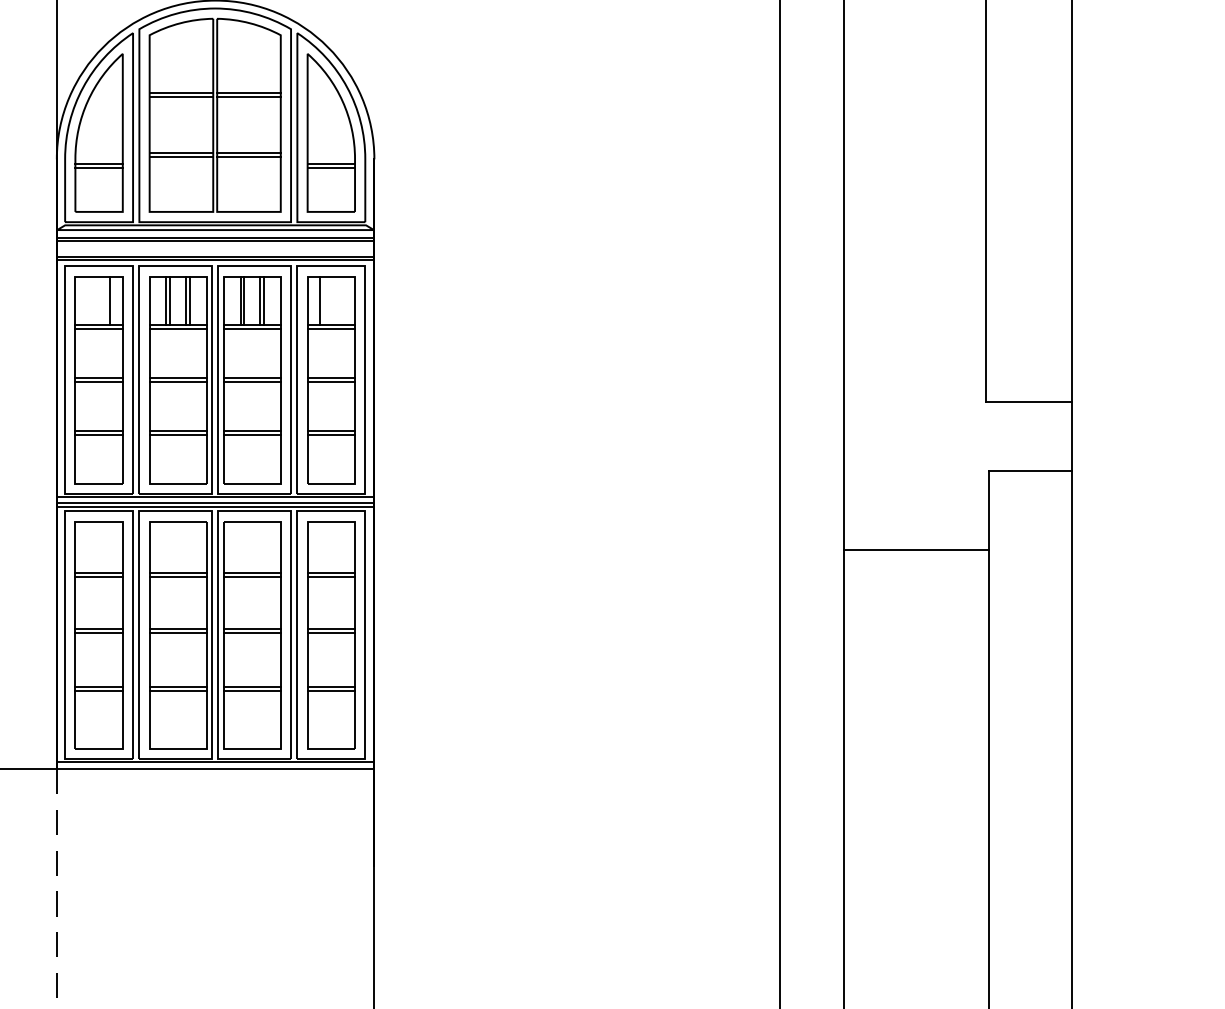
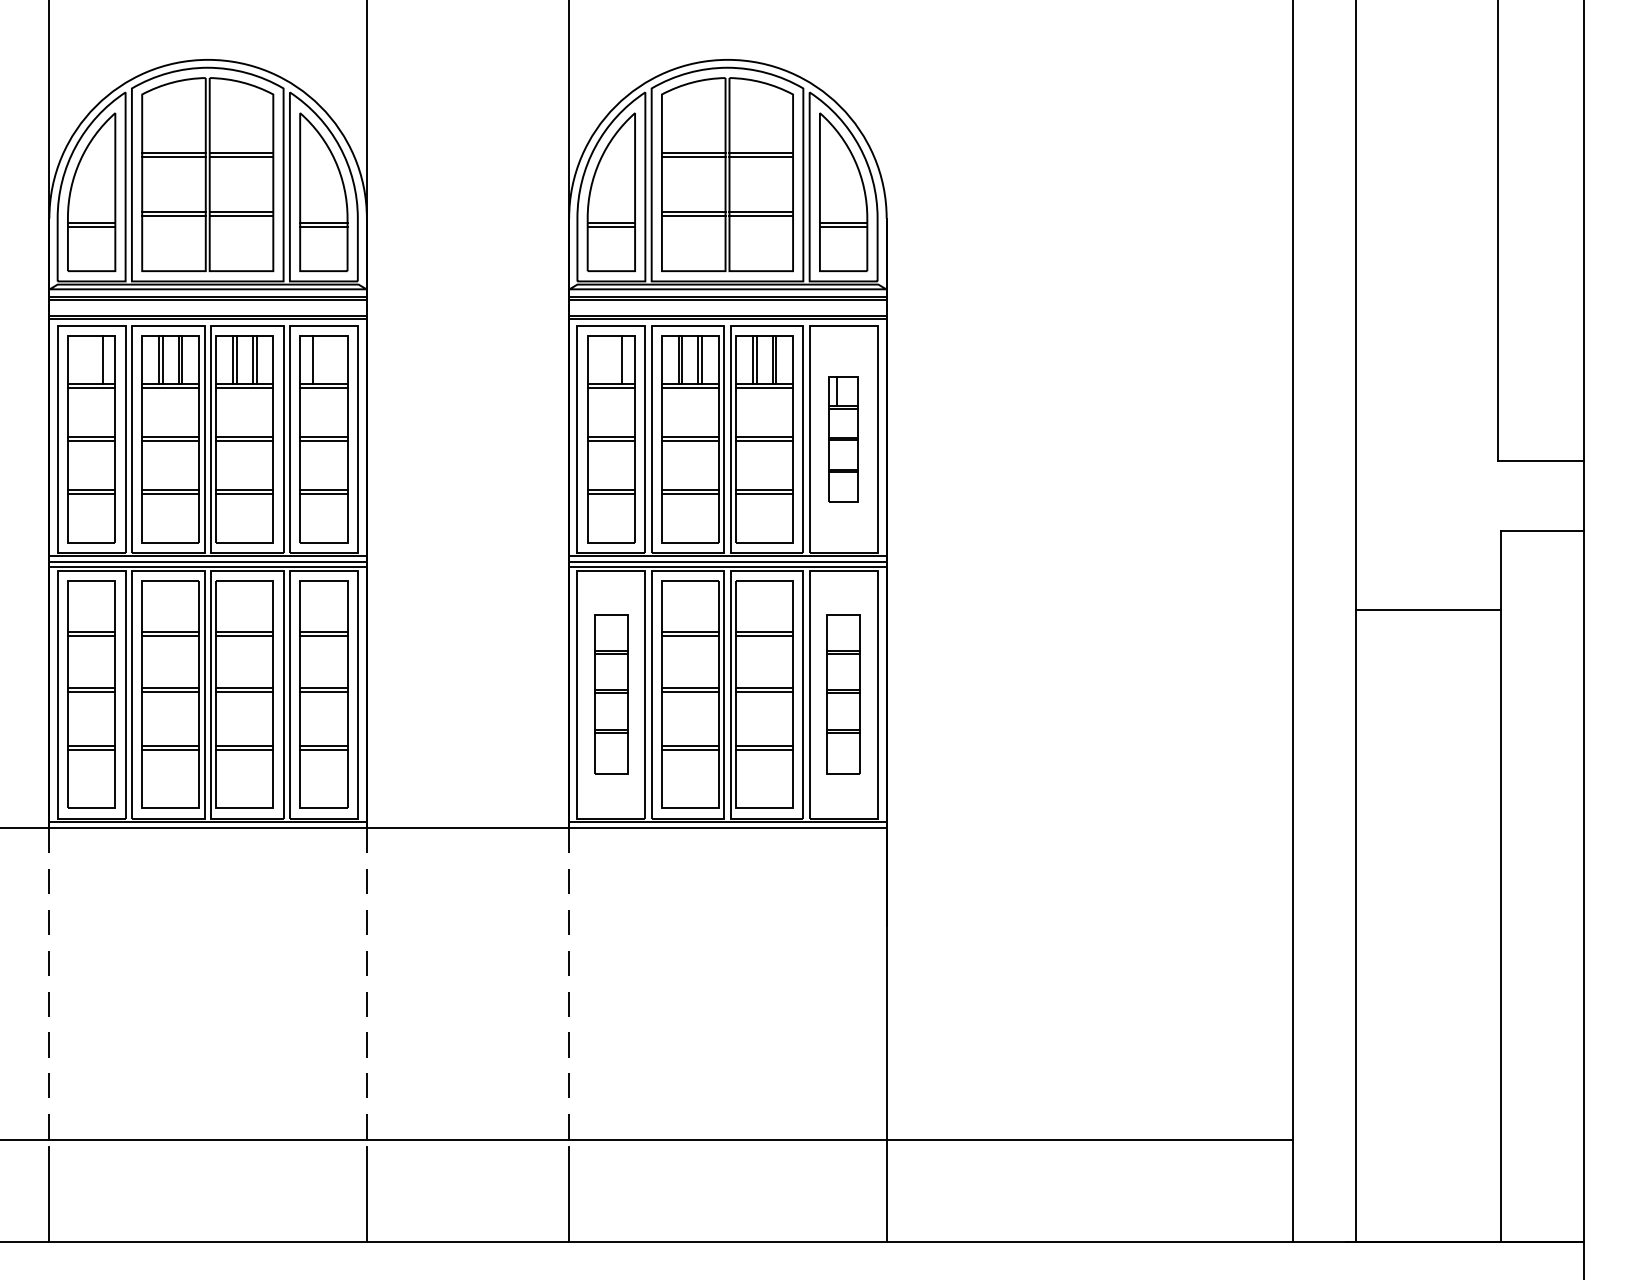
part: (331, 380) -> (843, 439), size x0.6
part: (99, 635) -> (611, 694), size x0.7
part: (331, 635) -> (843, 694), size x0.7

